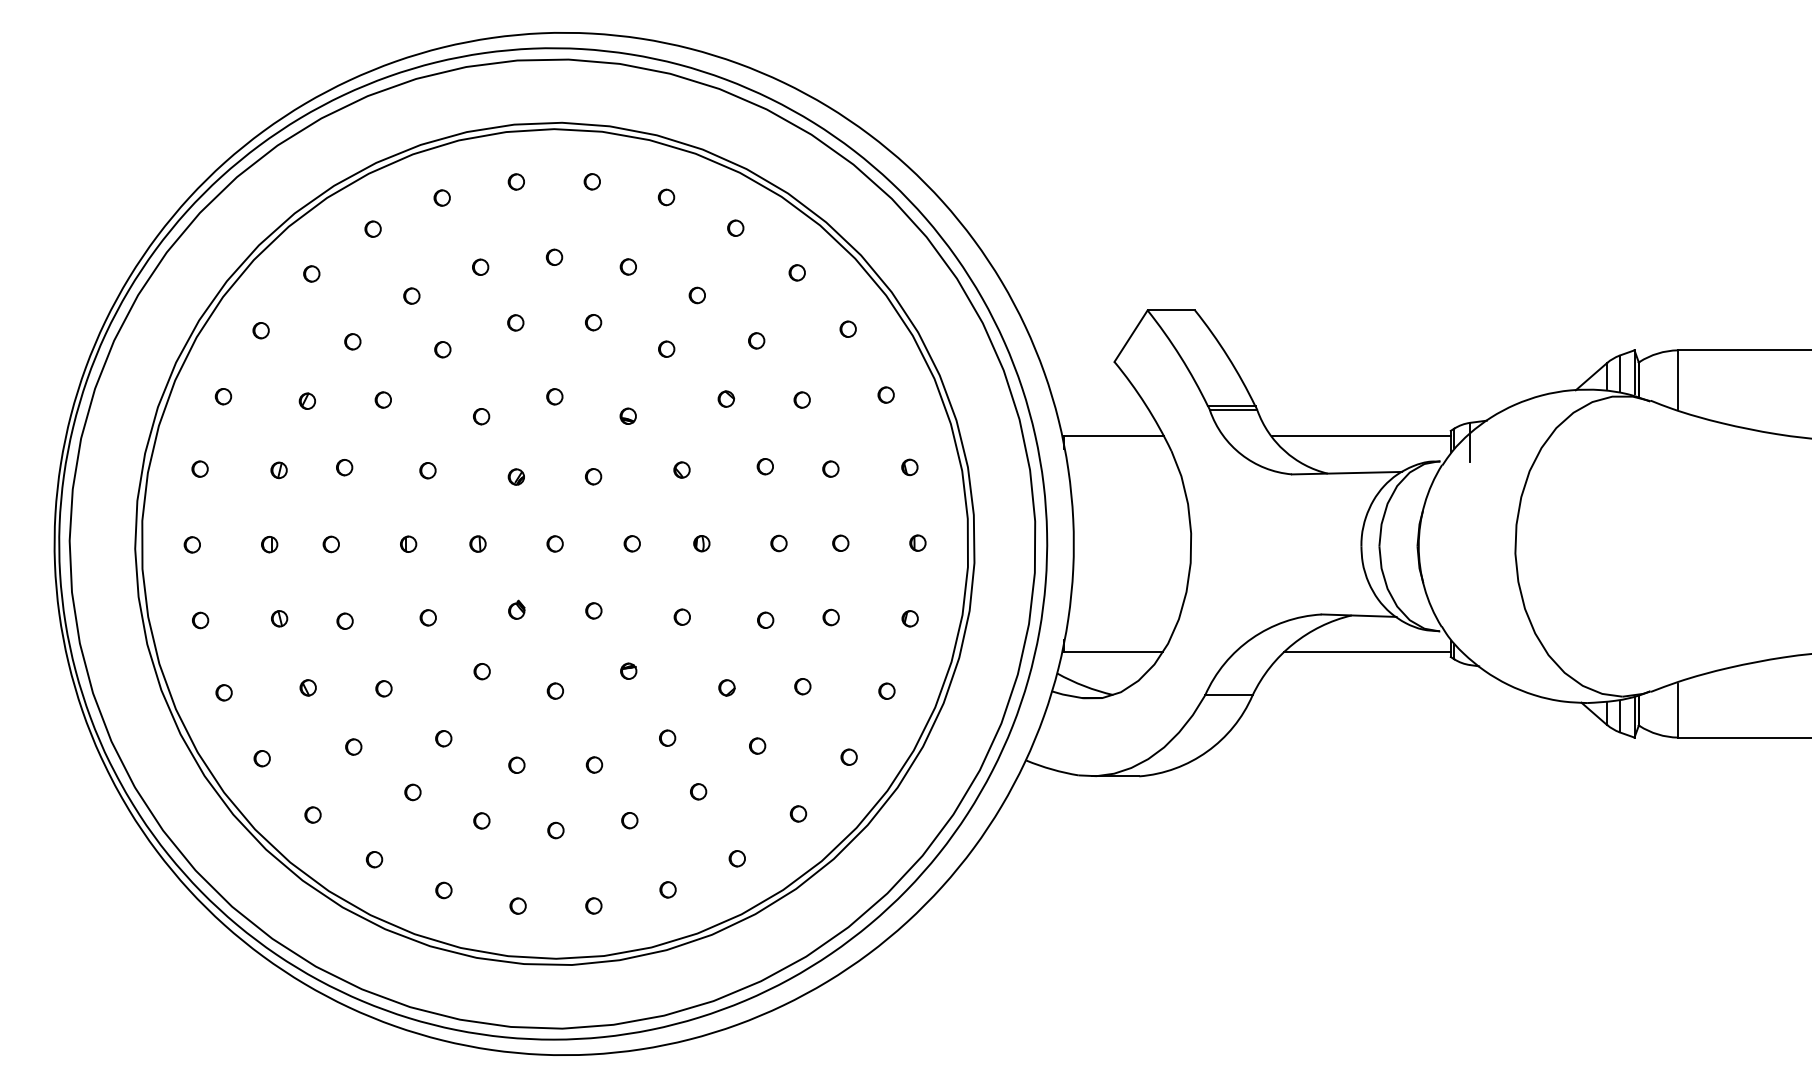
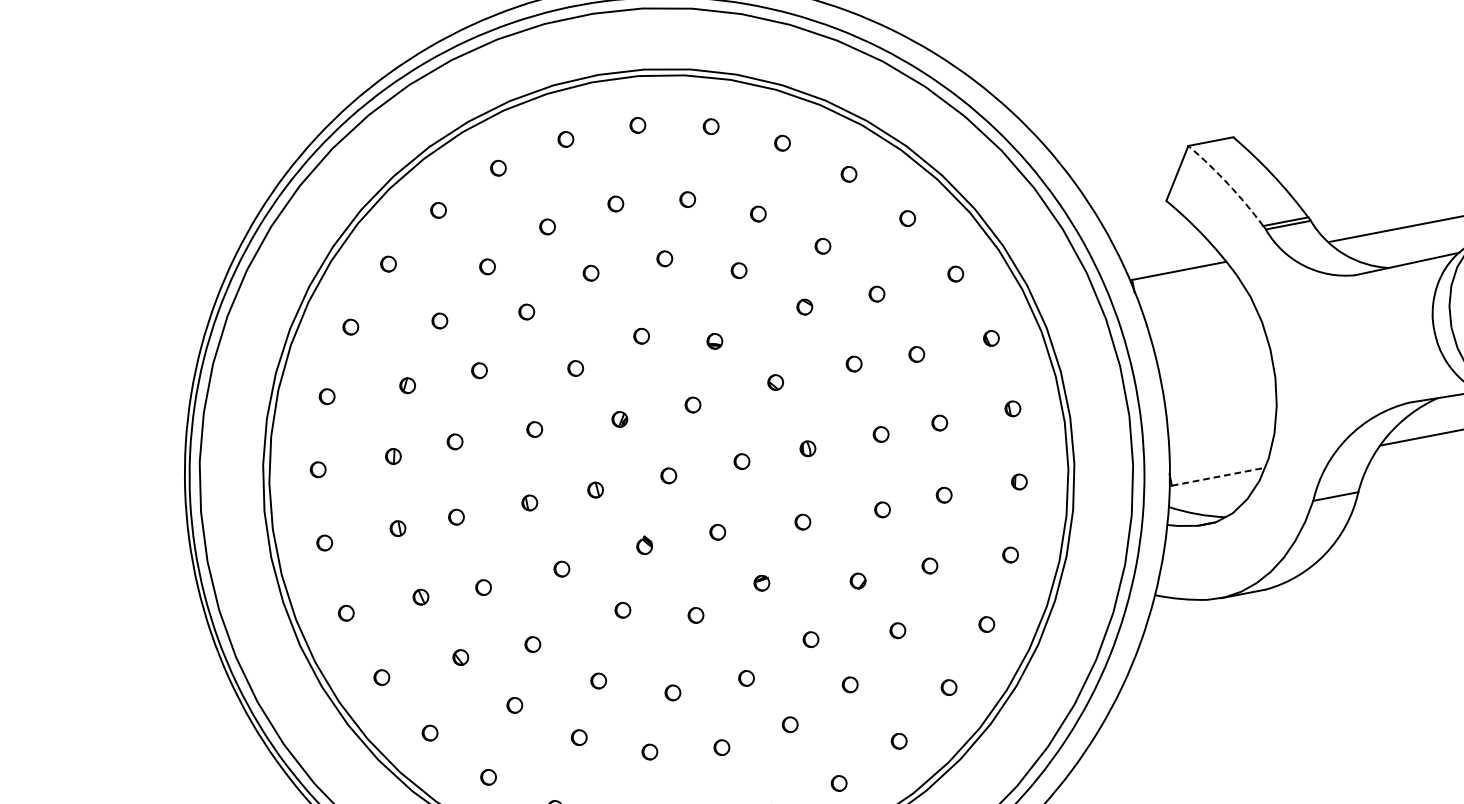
arc: (1180, 356) -> (1227, 183), solid -> dashed
line: (1114, 652) -> (1219, 476), solid -> dashed

